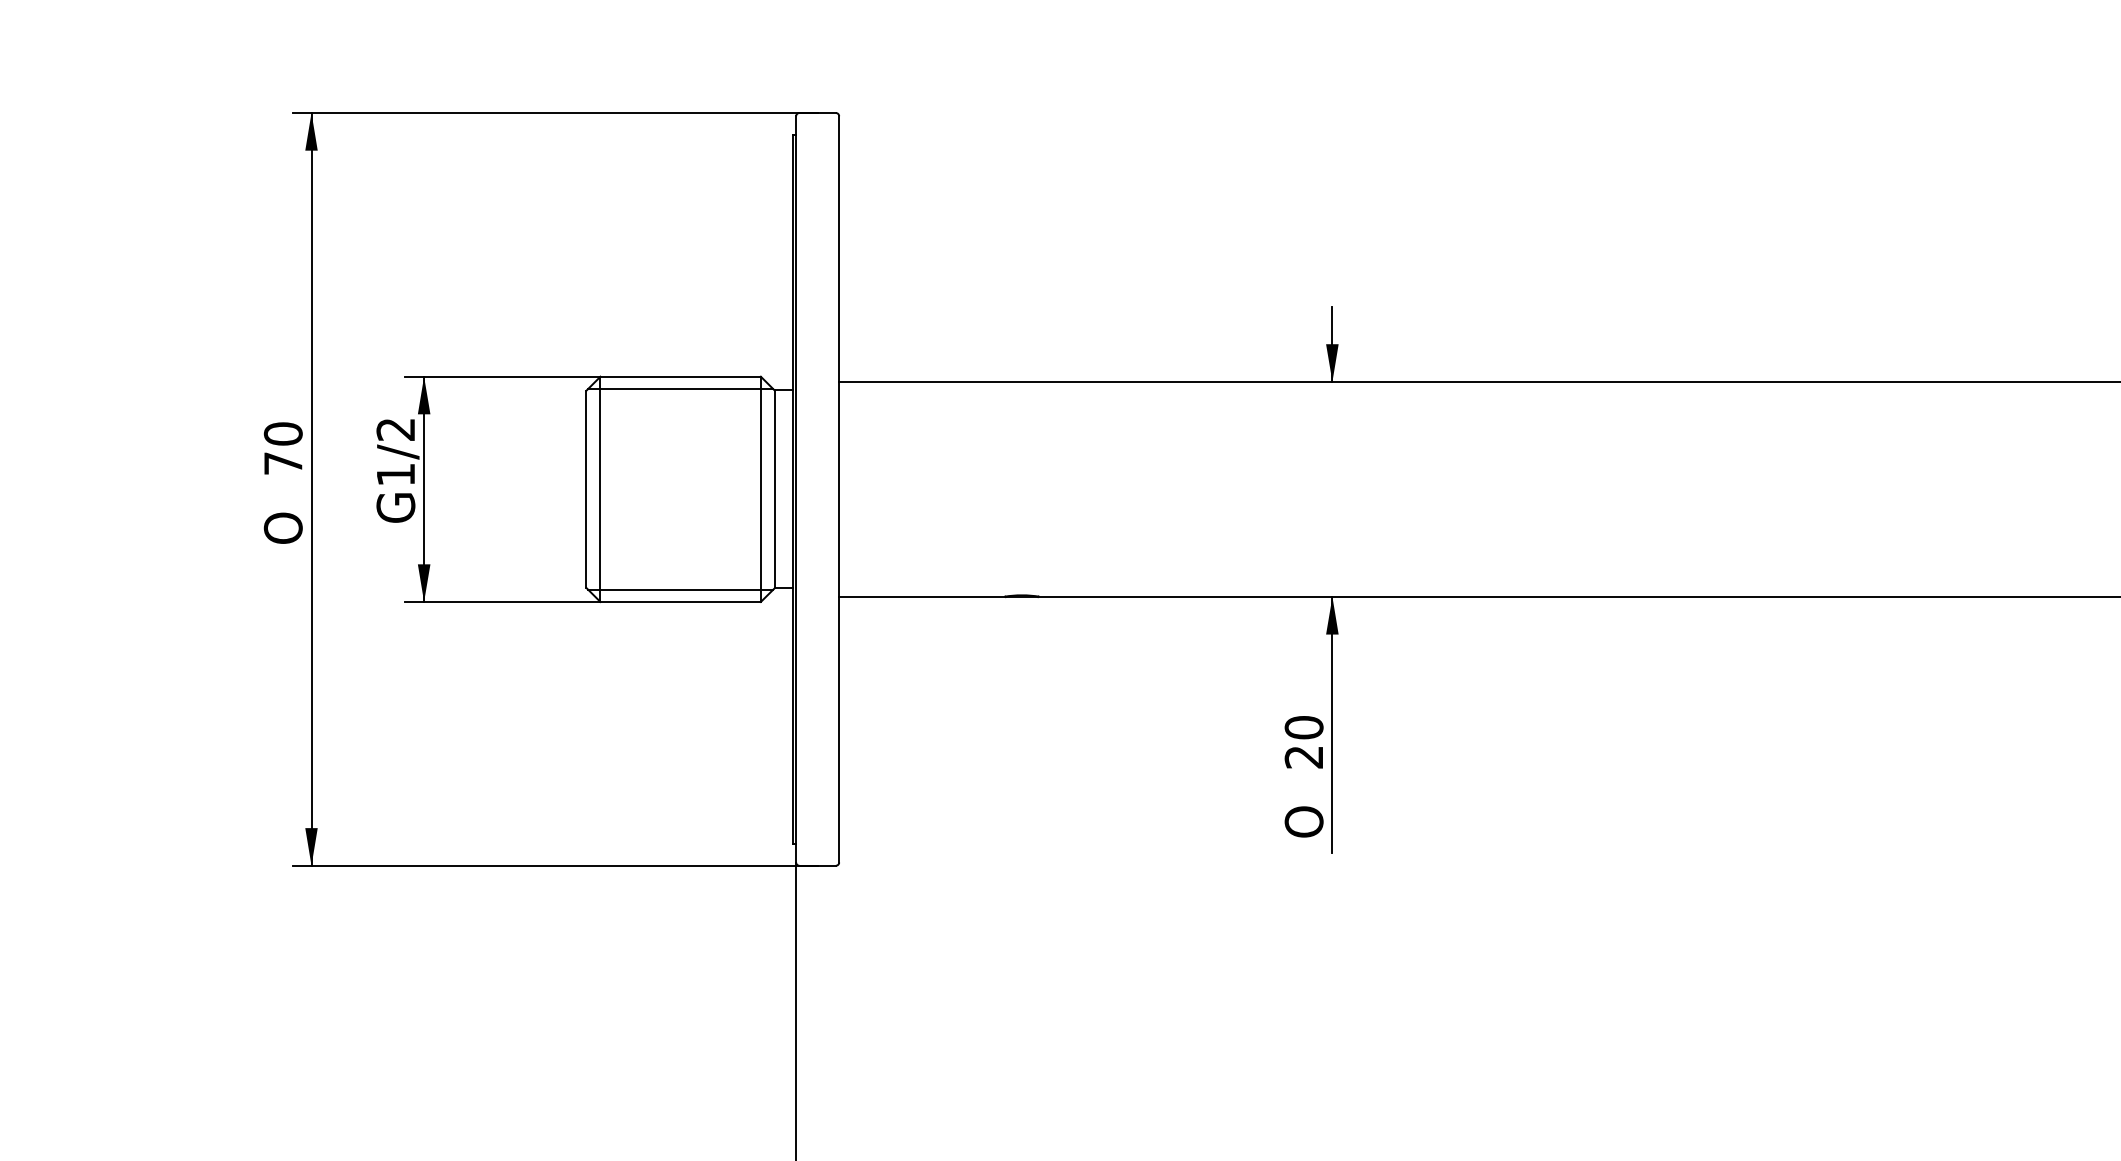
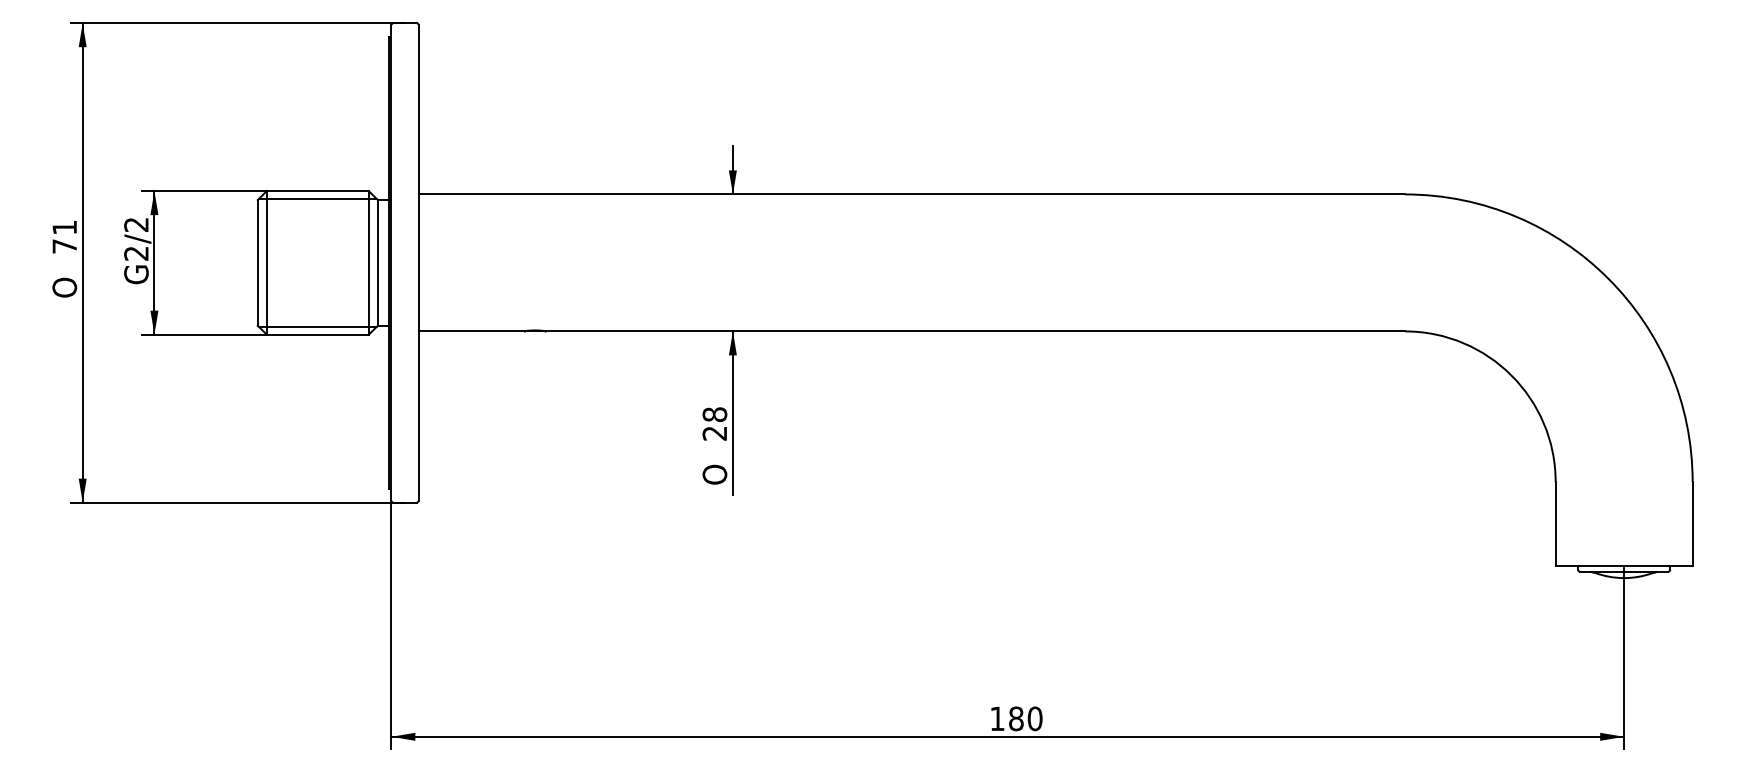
text: (282, 433) -> (64, 227), 70 -> 71
text: (395, 474) -> (136, 253), G1/2 -> G2/2
text: (1303, 727) -> (714, 414), 20 -> 28

